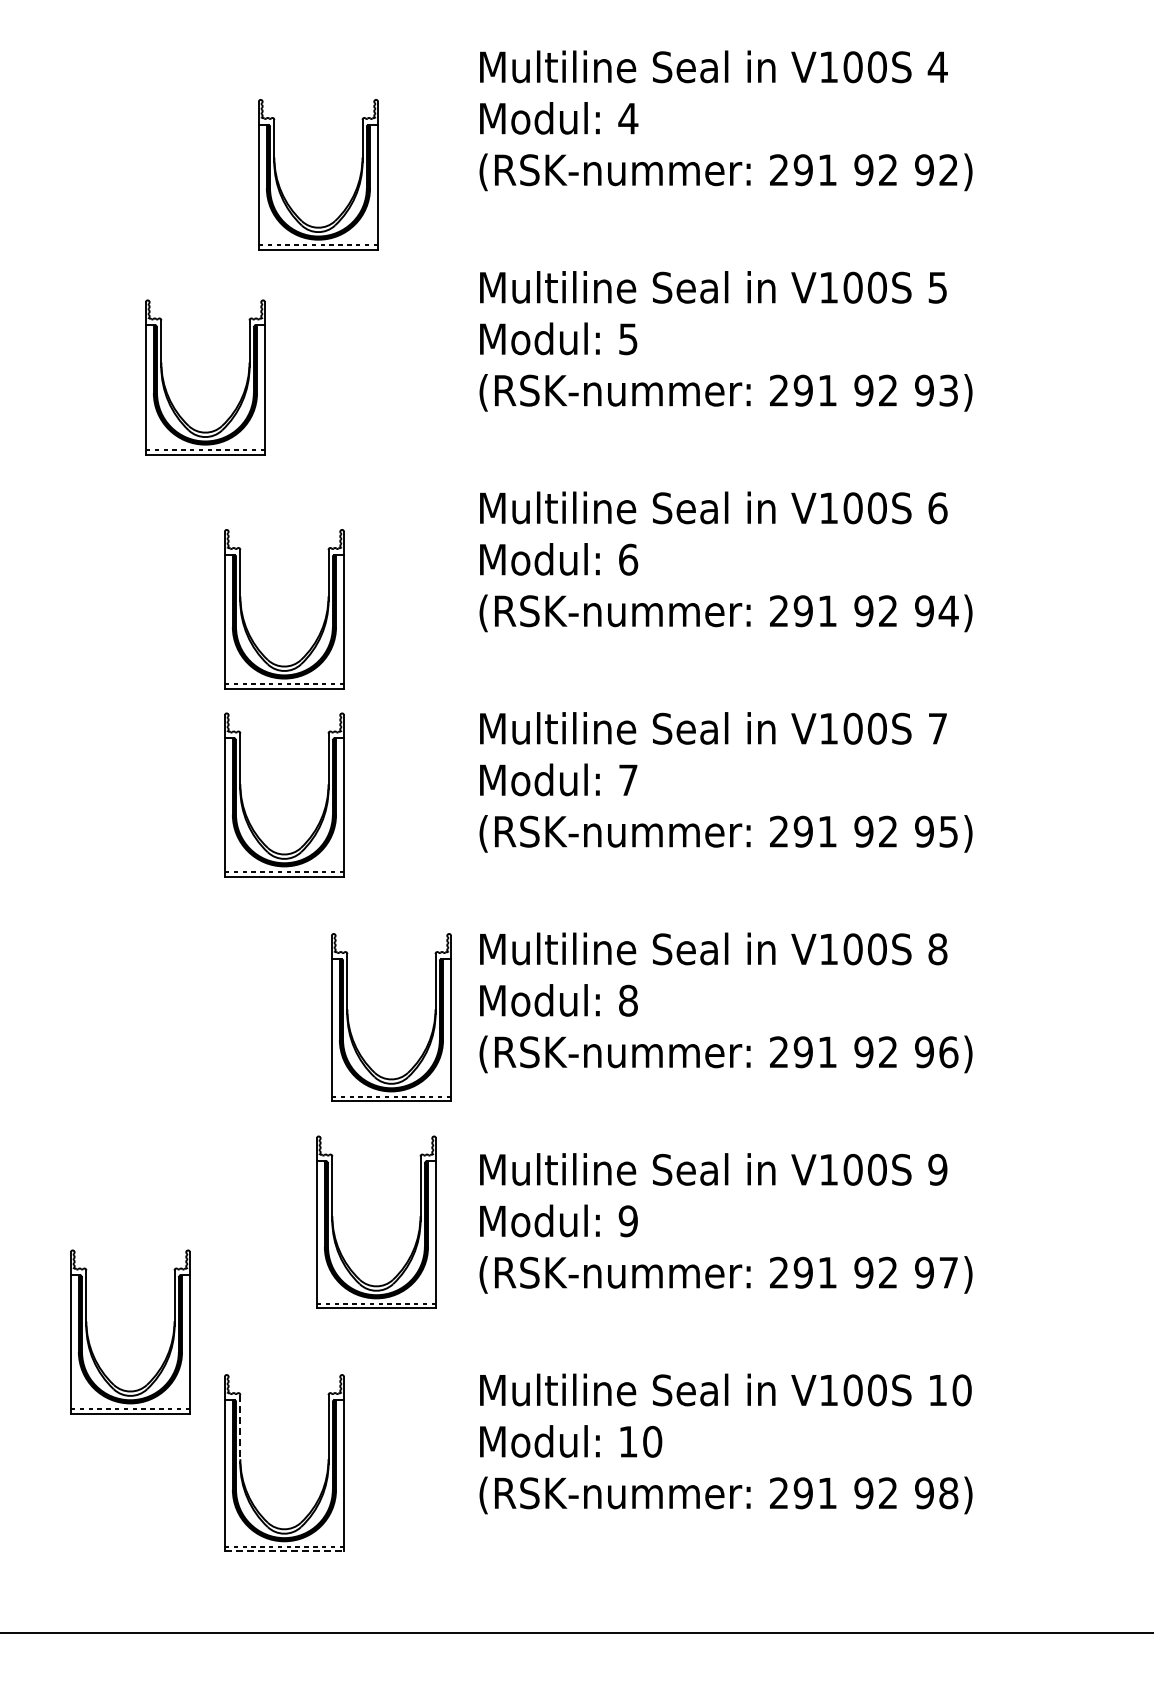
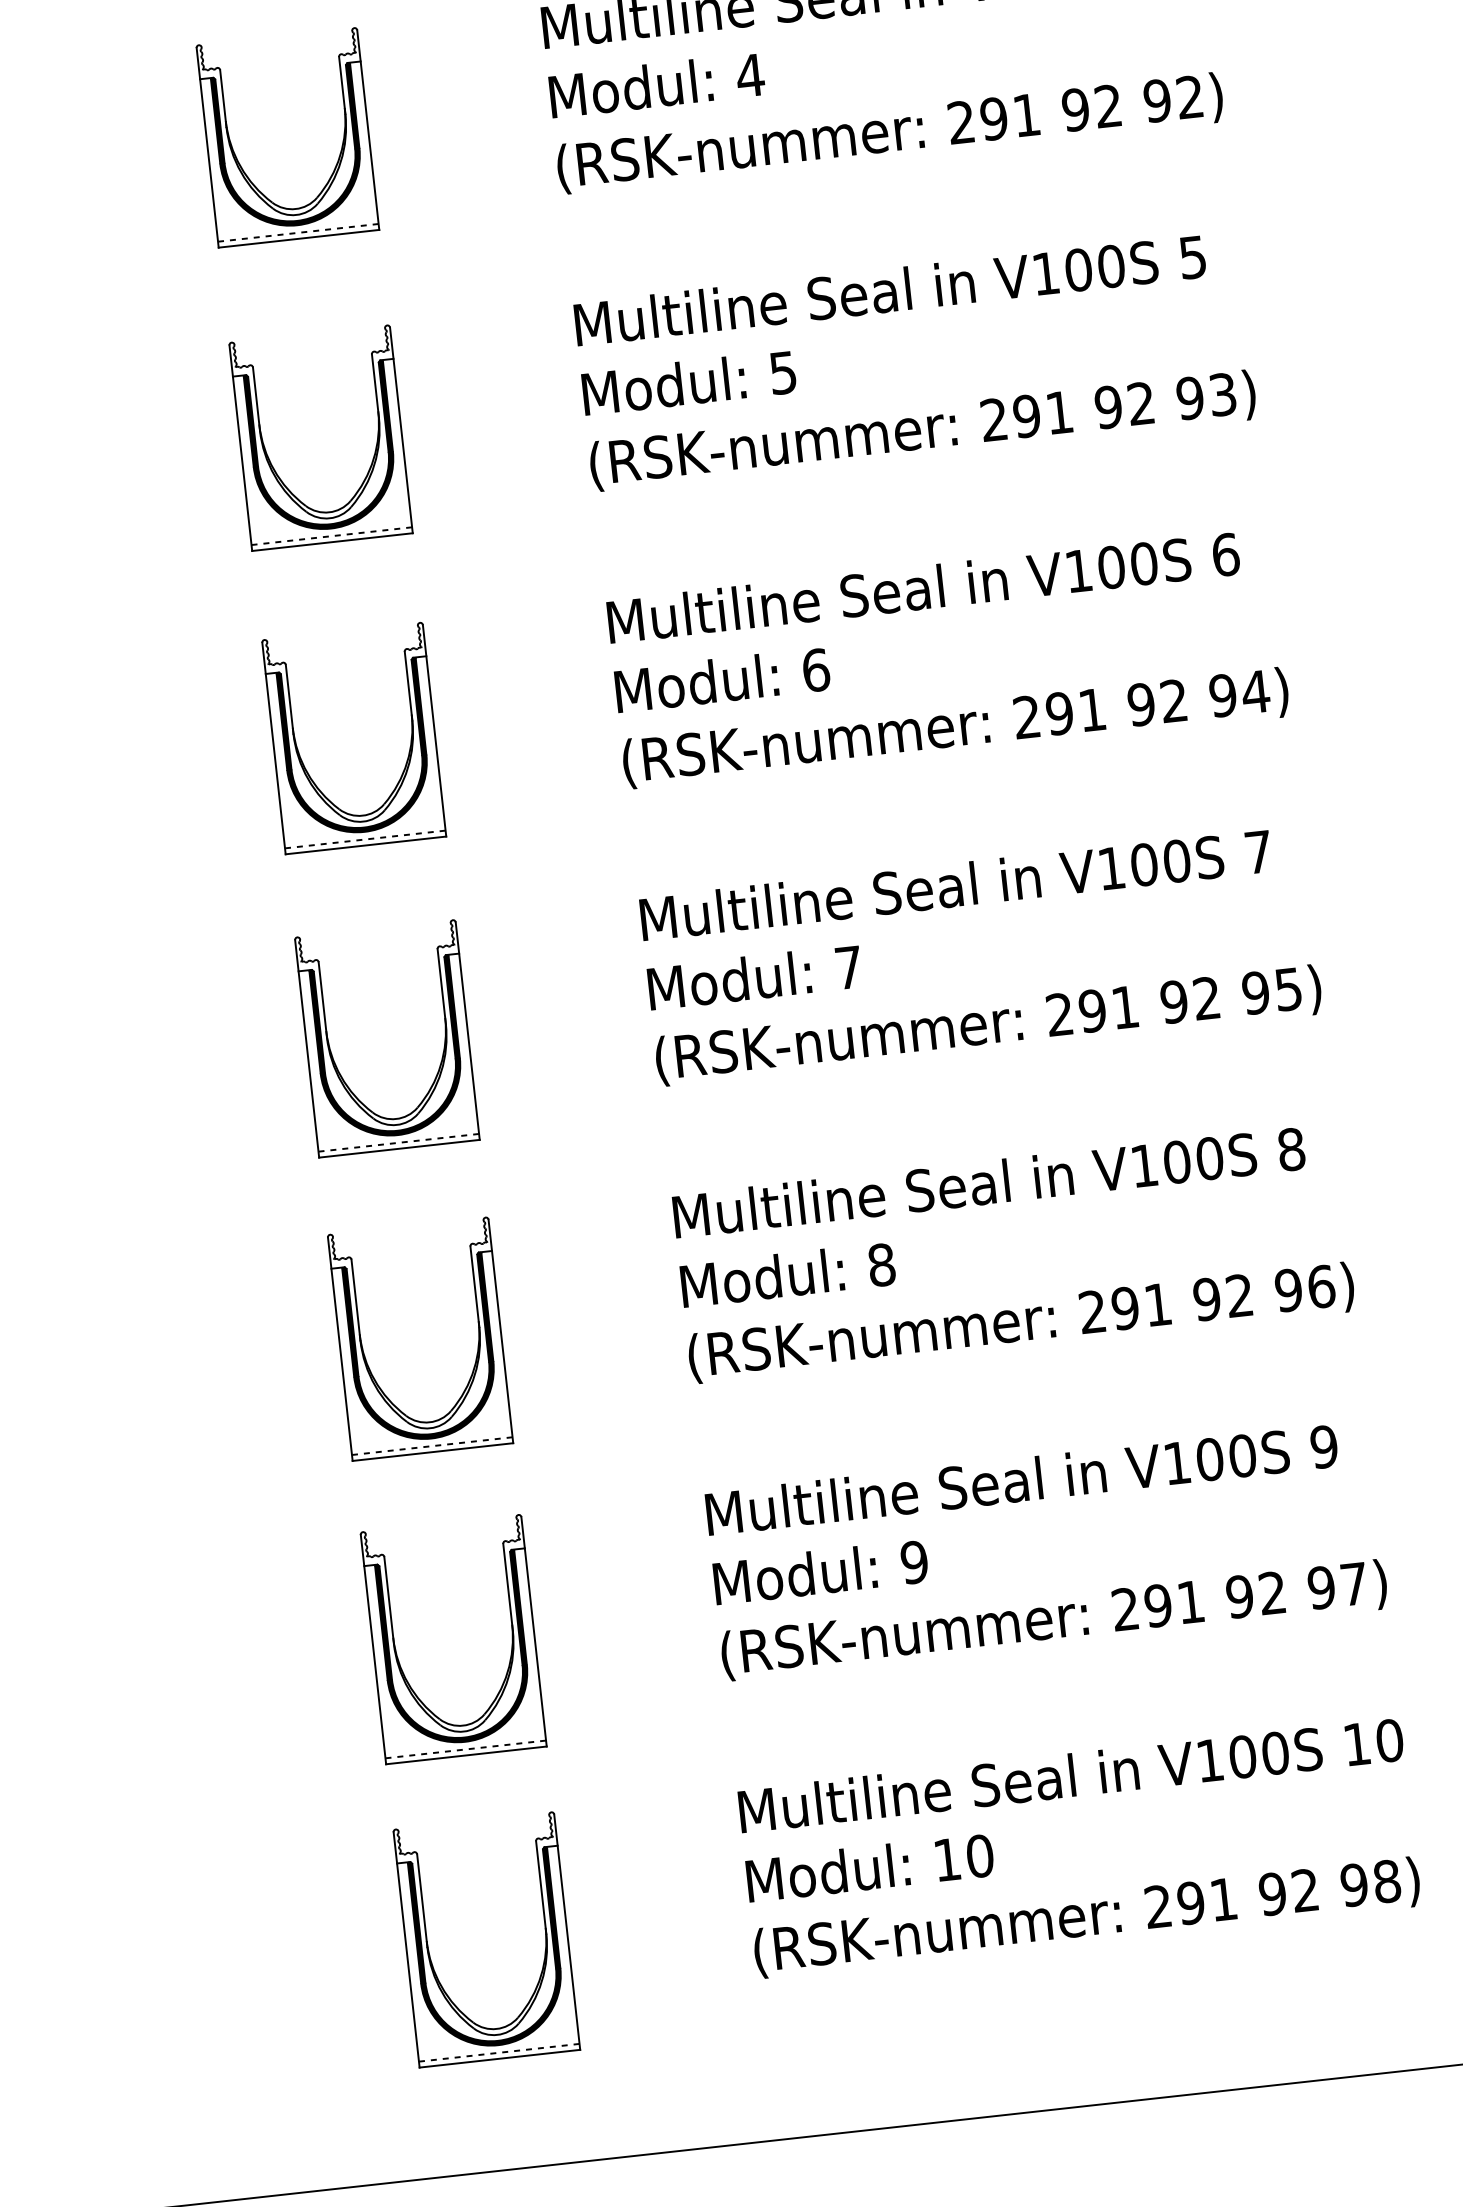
part: (355, 188) -> (339, 150), moved
part: (243, 390) -> (374, 449), moved
part: (323, 621) -> (408, 749), moved
part: (432, 1026) -> (477, 1344), moved
part: (418, 1227) -> (511, 1640), moved
part: (171, 1338) -> (315, 1788), removed
line: (240, 1429) -> (422, 1900), dashed -> solid
line: (284, 1551) -> (500, 2058), dashed -> solid

